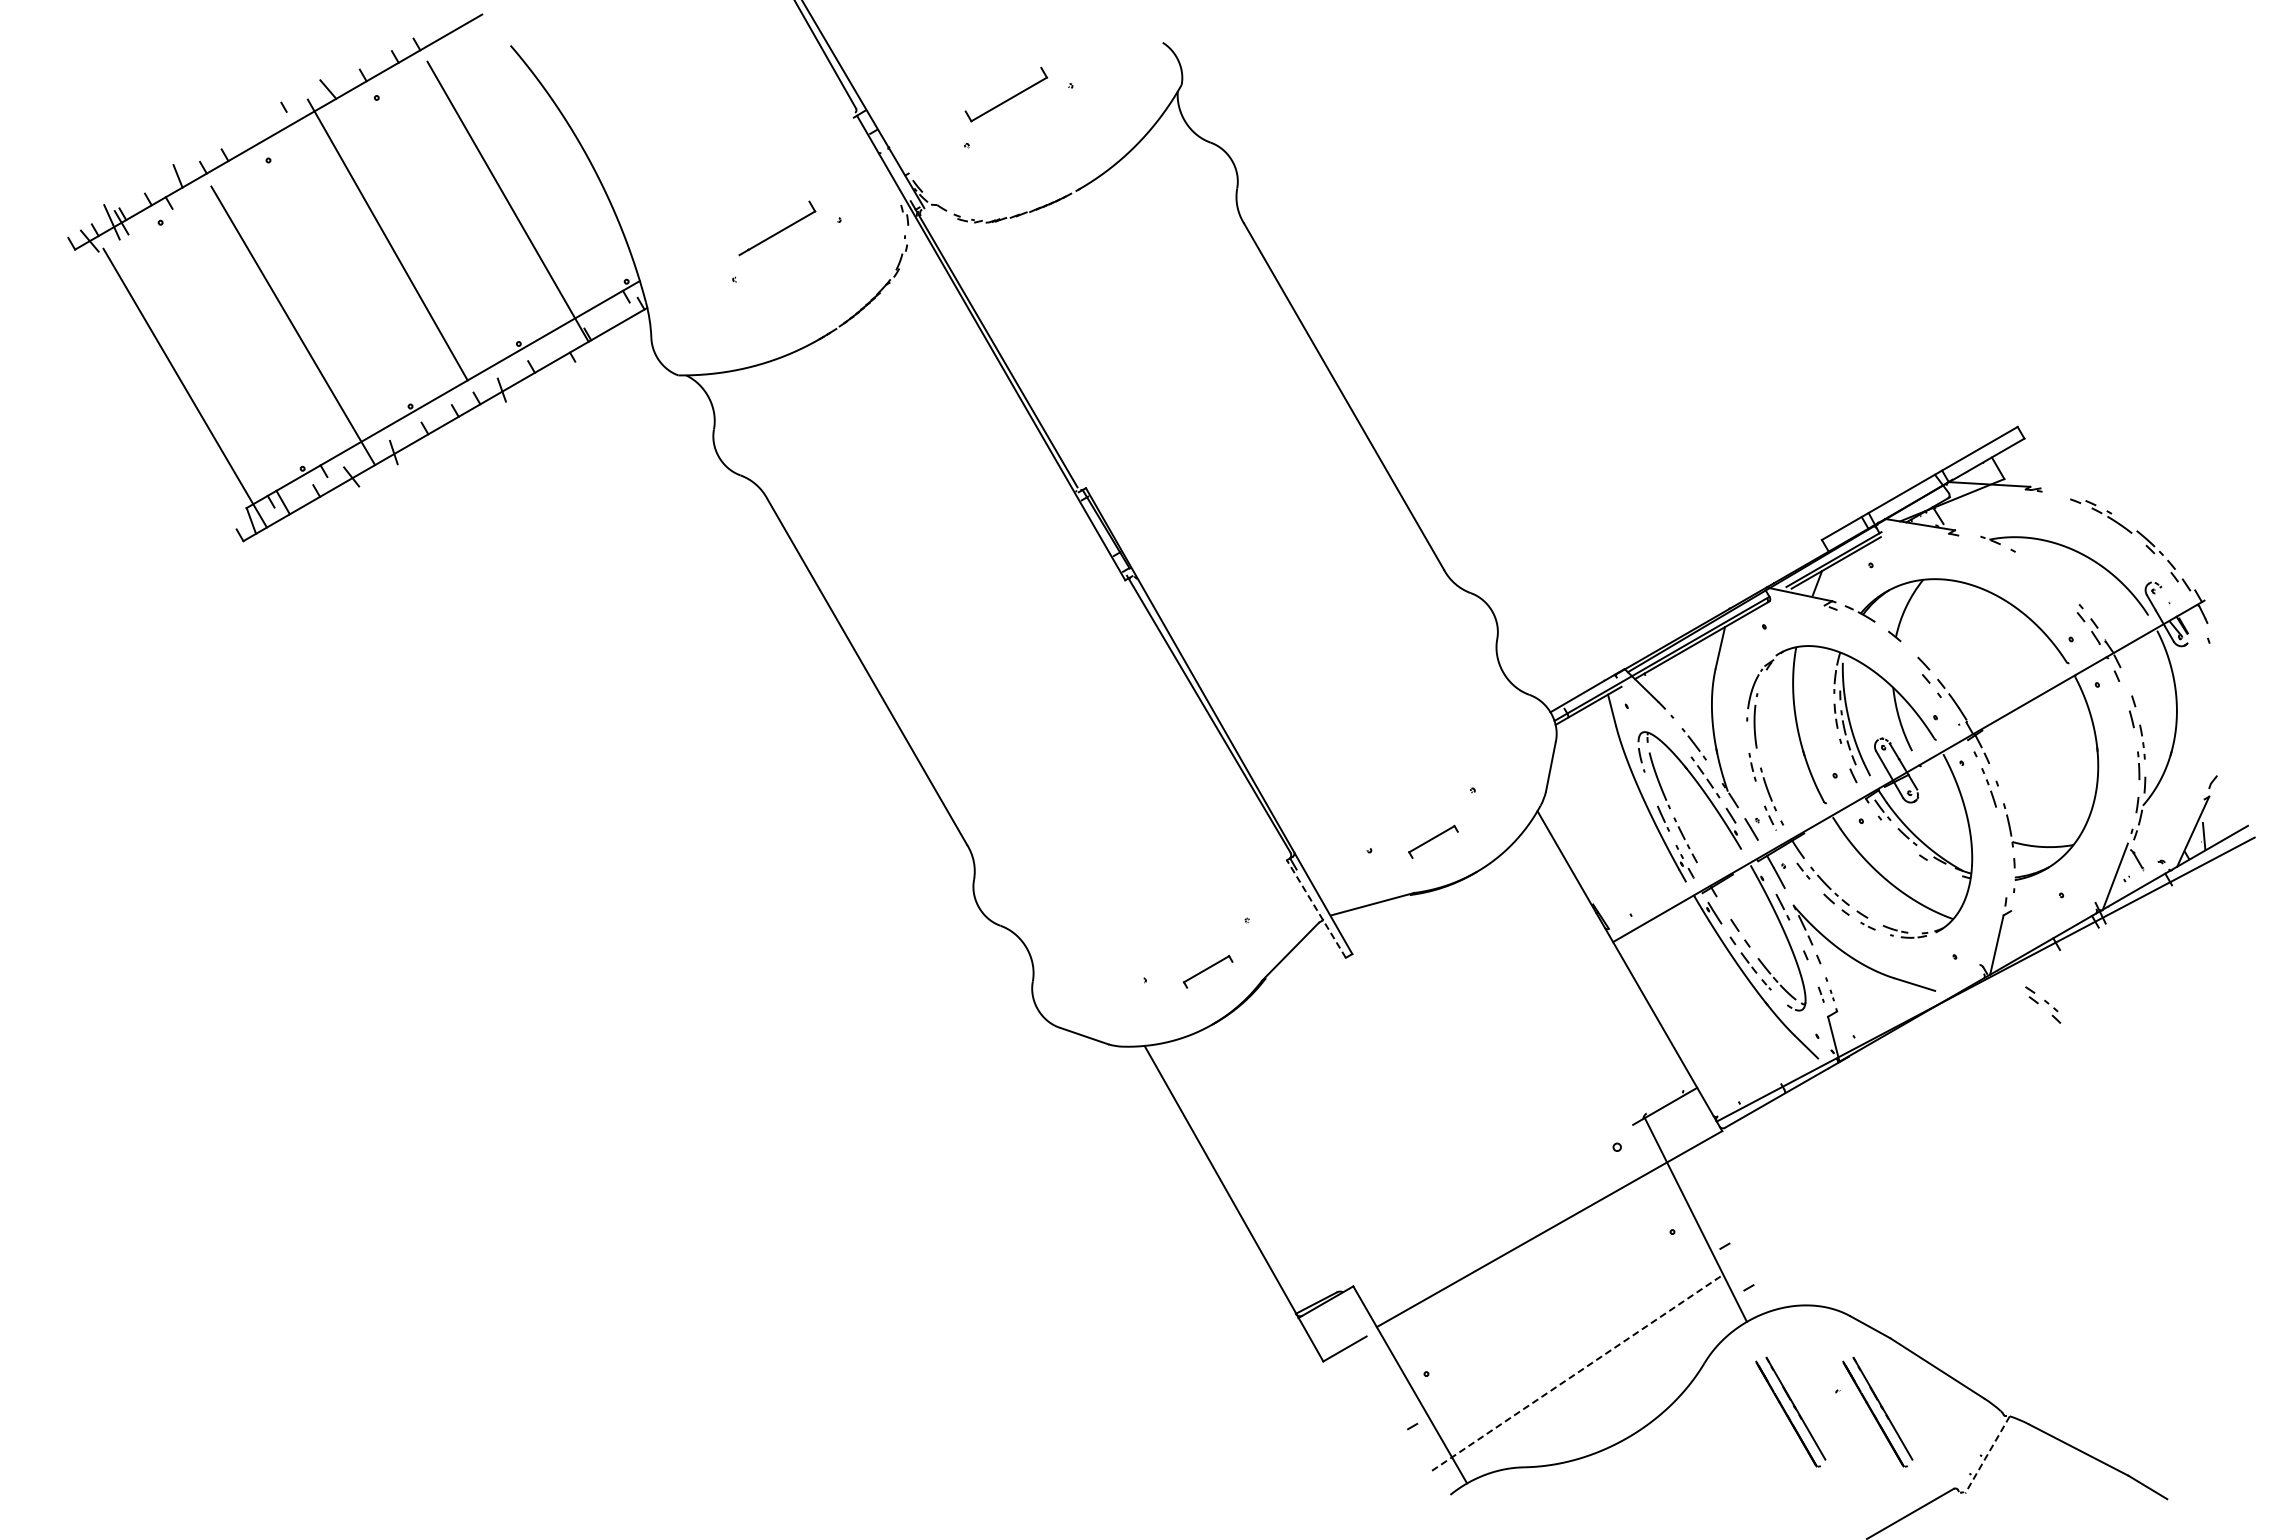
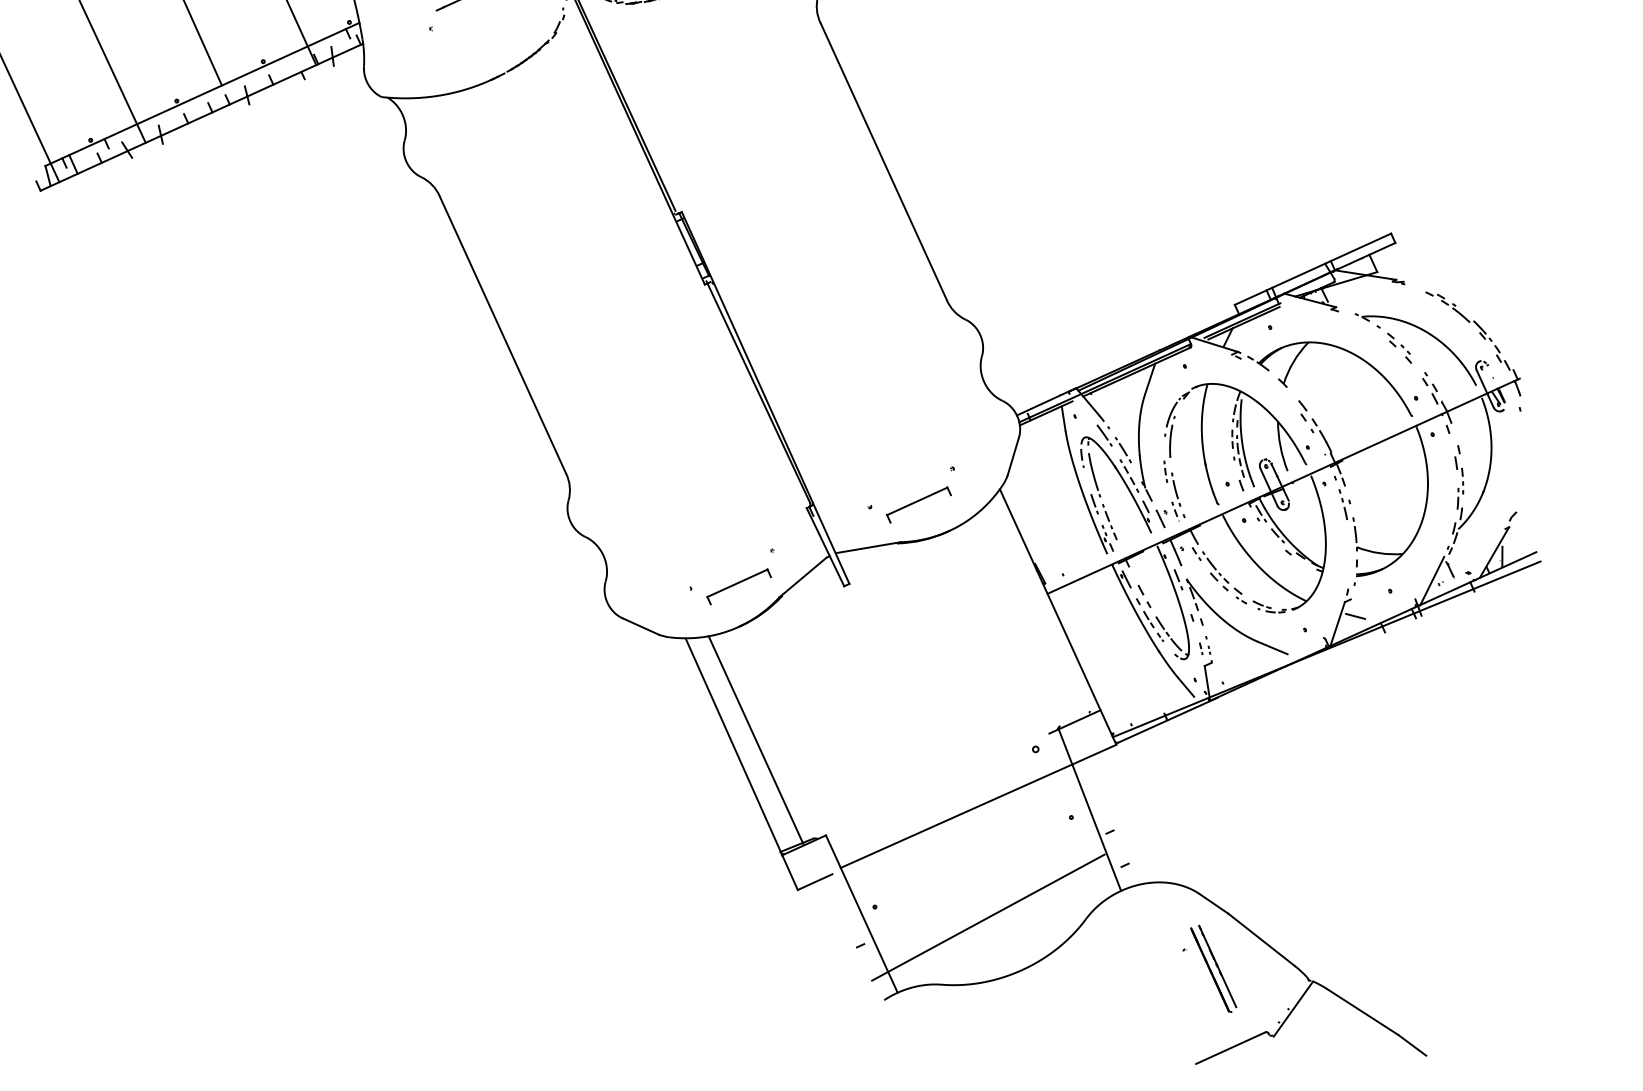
line: (608, 328) -> (332, 56), added
line: (1667, 727) -> (1104, 435), added
part: (1433, 841) -> (919, 504), size x1.67
line: (1316, 909) -> (825, 547), dashed -> solid
line: (2019, 932) -> (1355, 616), added
part: (1207, 971) -> (738, 586), size x1.67
part: (2043, 1004) -> (1399, 347), moved
line: (1249, 1170) -> (755, 740), added
line: (1576, 1373) -> (988, 917), dashed -> solid
part: (1790, 1412) -> (1147, 962), removed
line: (1987, 1454) -> (1293, 1008), dashed -> solid

